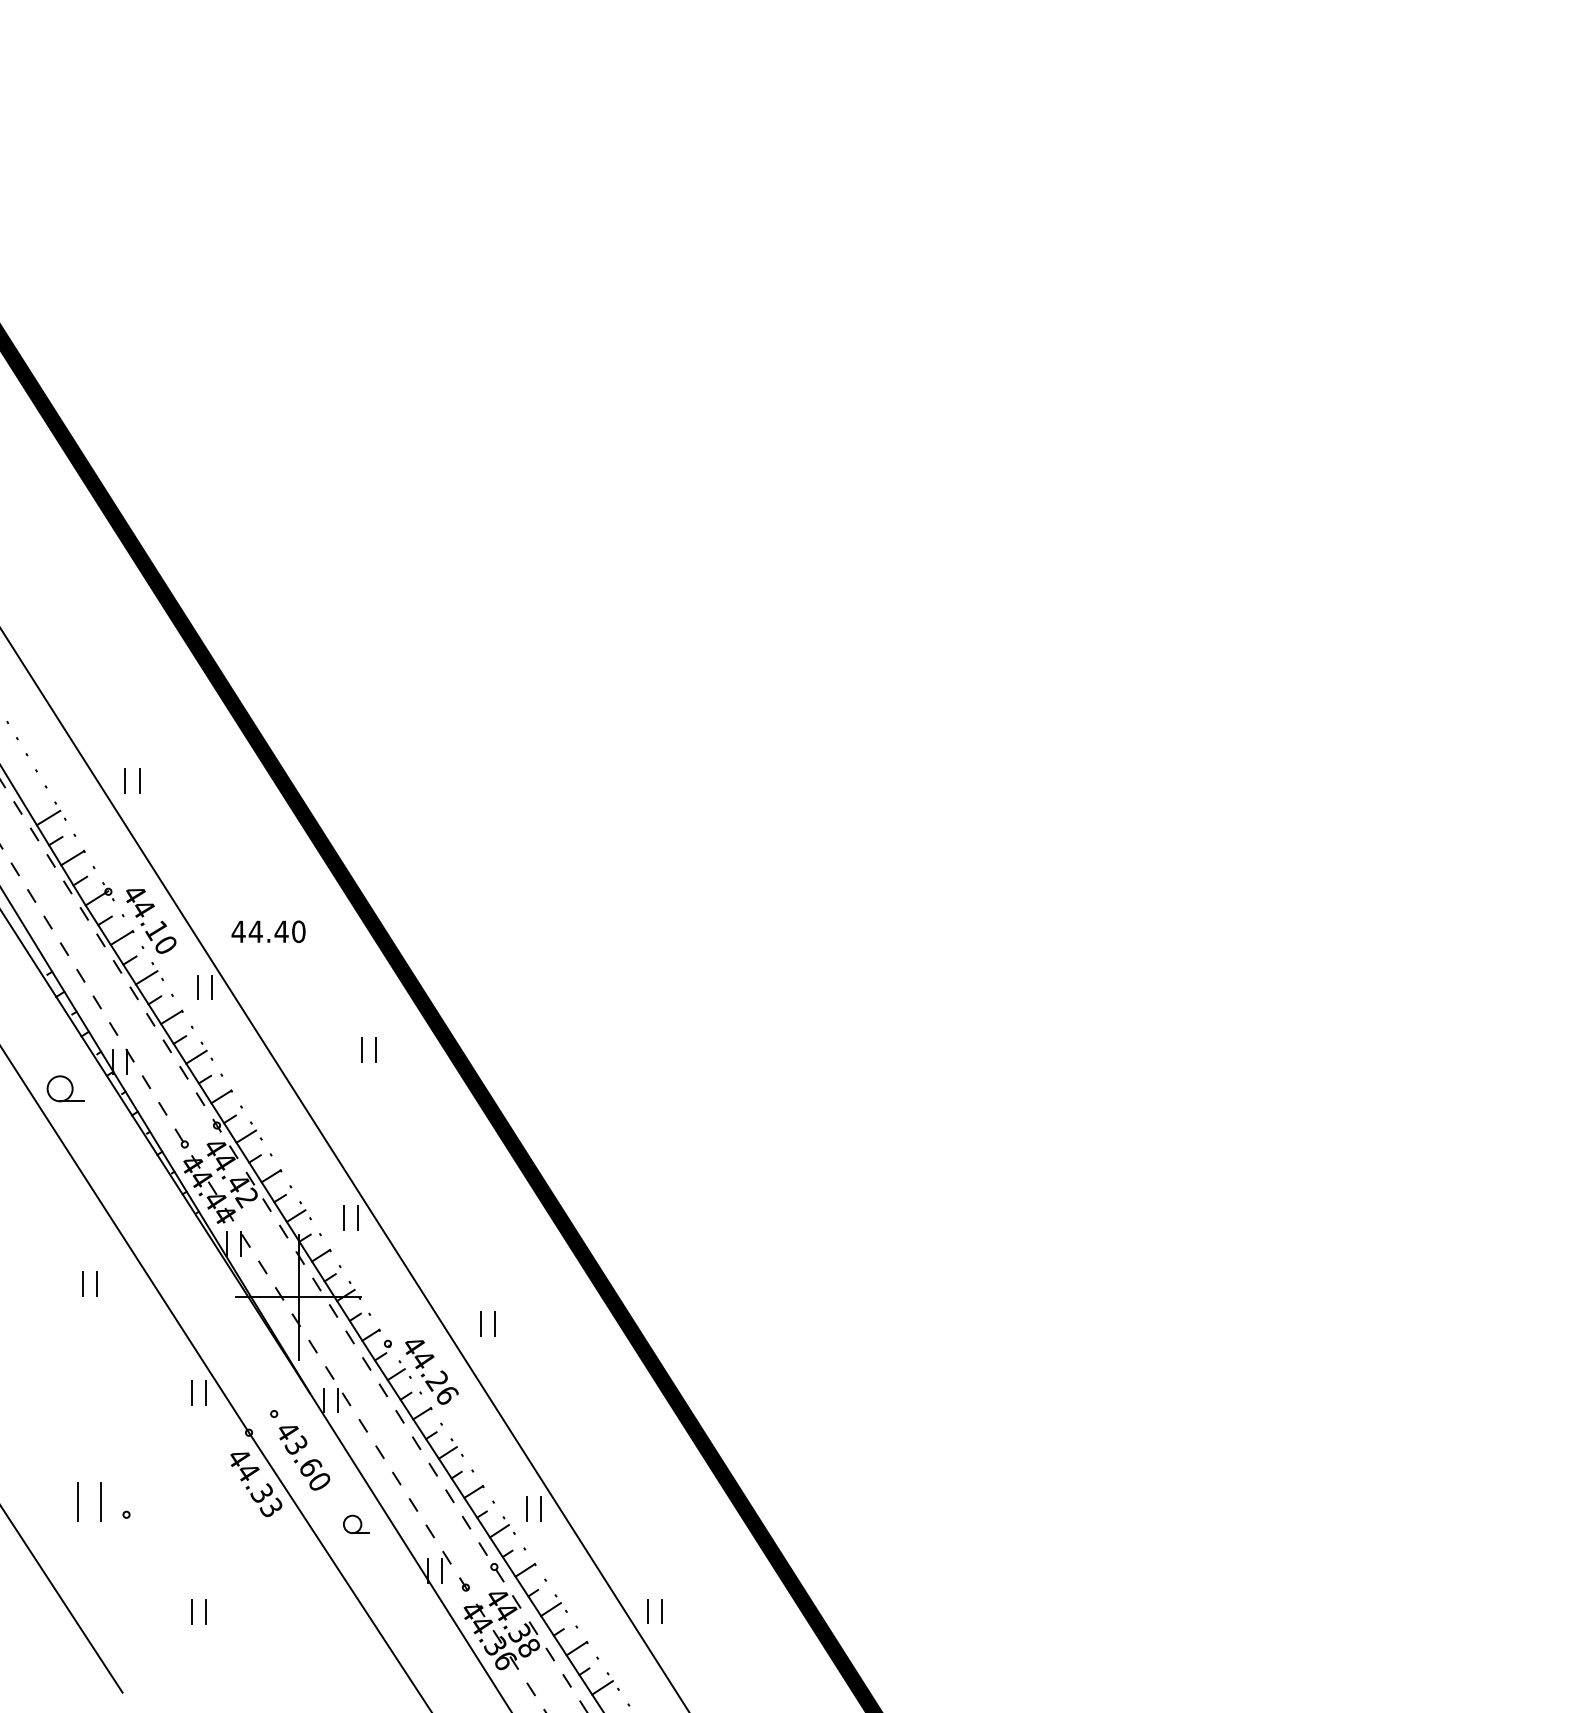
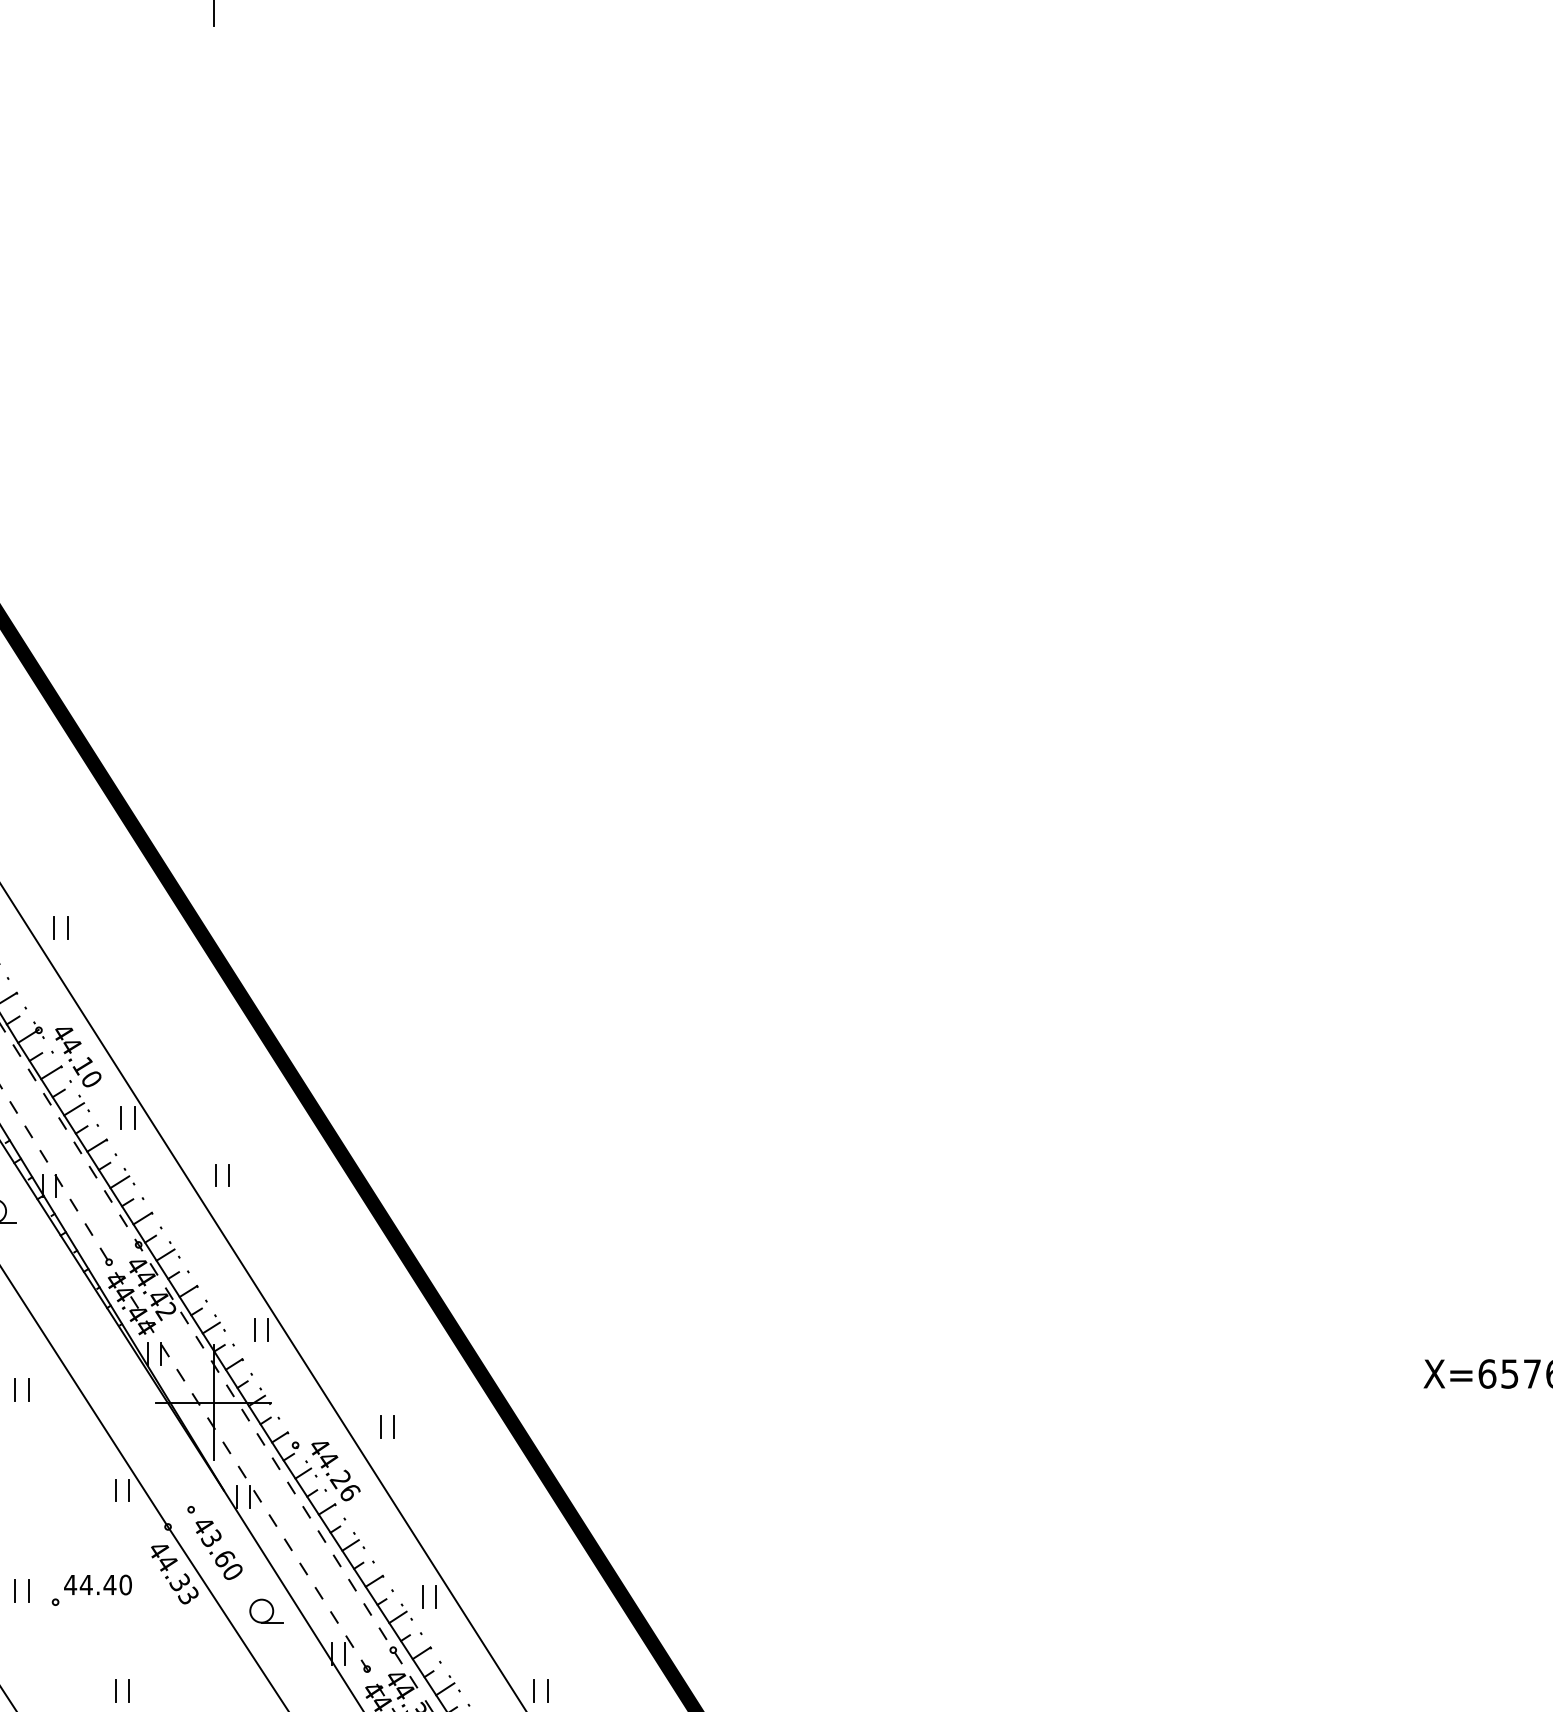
text: (268, 931) -> (97, 1584), moved
part: (369, 1049) -> (222, 1175), moved
part: (89, 1501) -> (21, 1590), size x0.62
part: (356, 1523) -> (266, 1610), size x1.43

